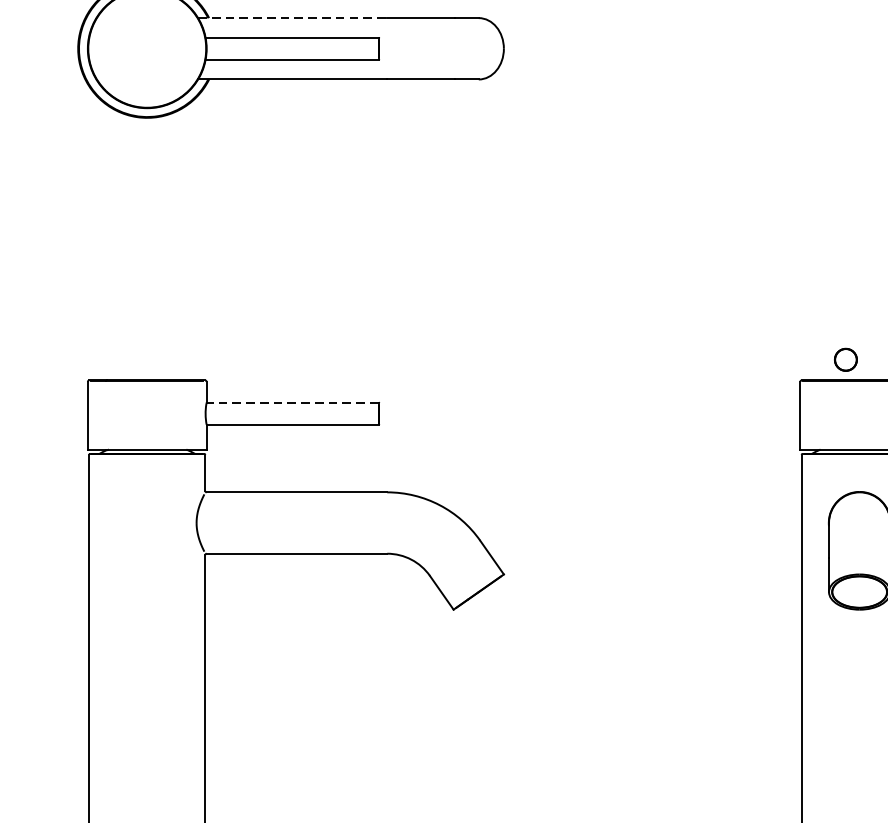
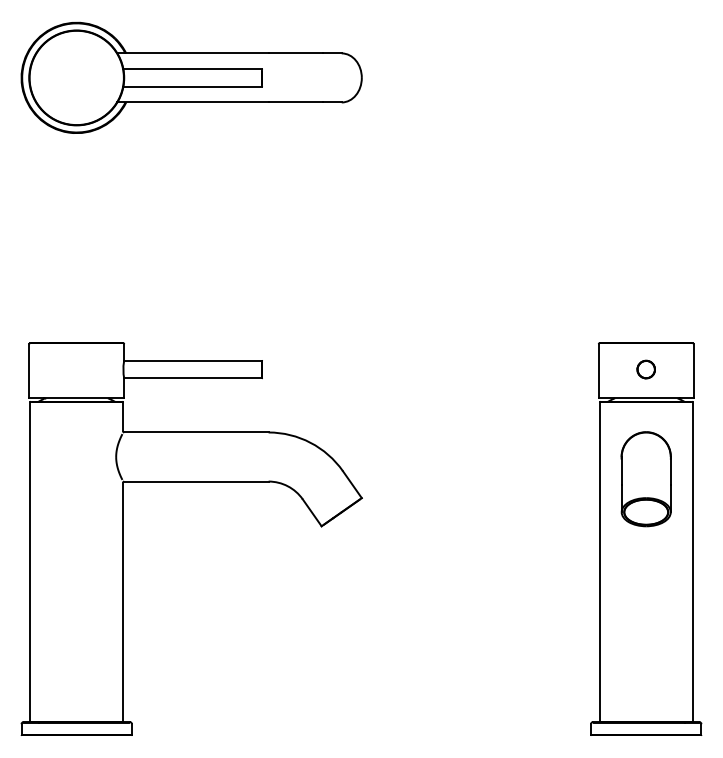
line: (293, 18) -> (193, 53), dashed -> solid
part: (845, 359) -> (645, 369), moved
line: (293, 402) -> (193, 360), dashed -> solid

